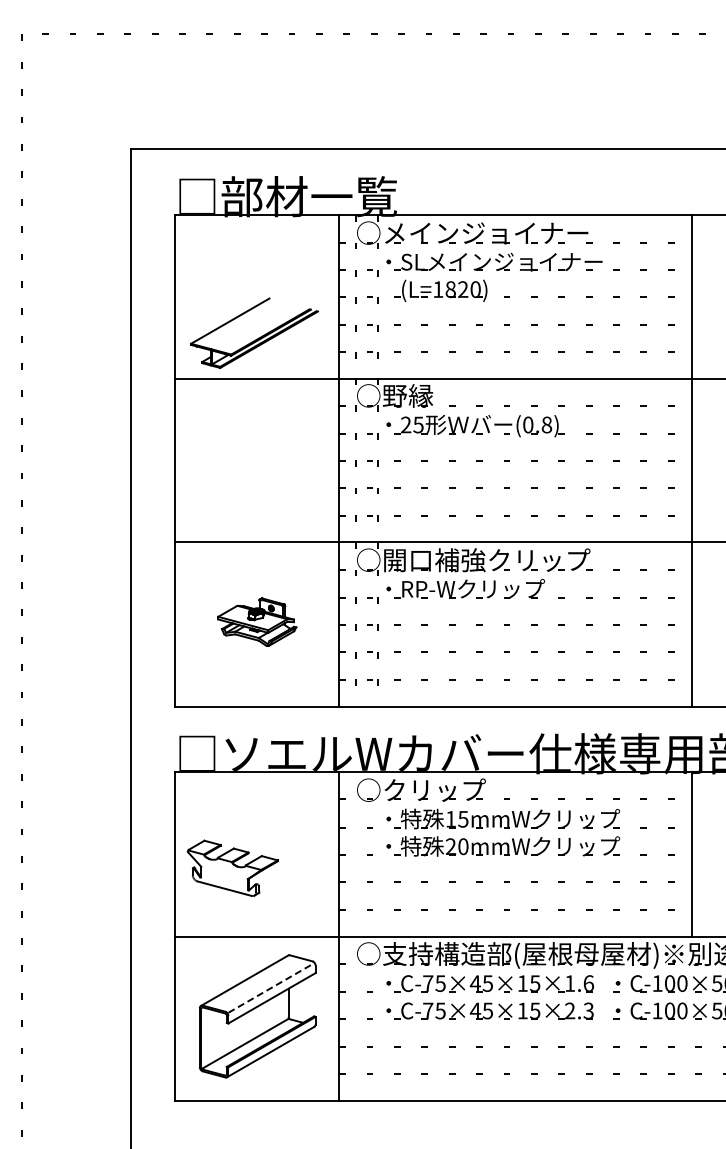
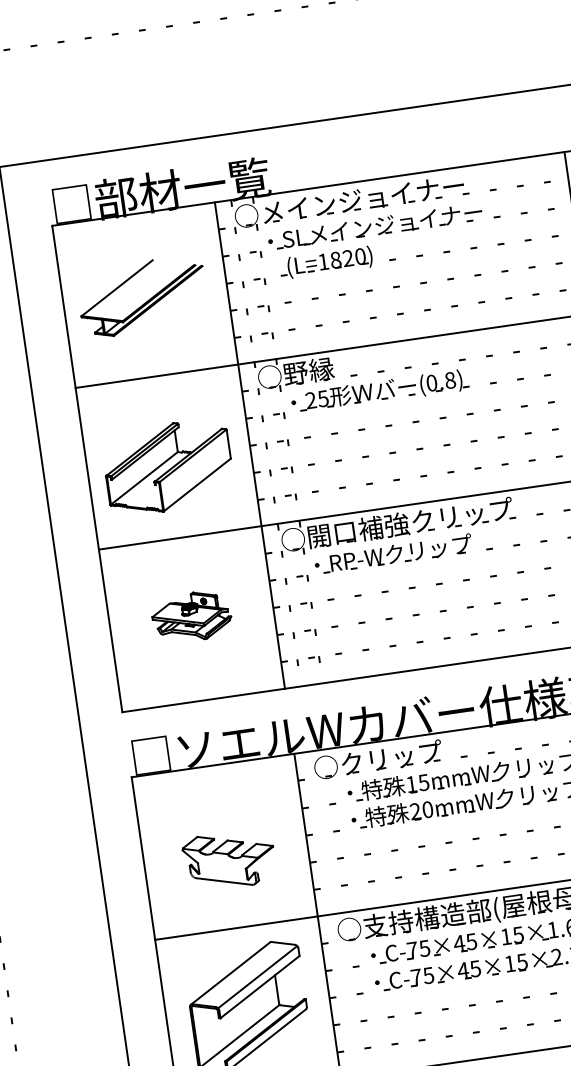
part: (258, 337) -> (147, 300), moved
part: (255, 470) -> (168, 467), added
part: (232, 867) -> (228, 859), moved
line: (271, 987) -> (257, 976), dashed -> solid

